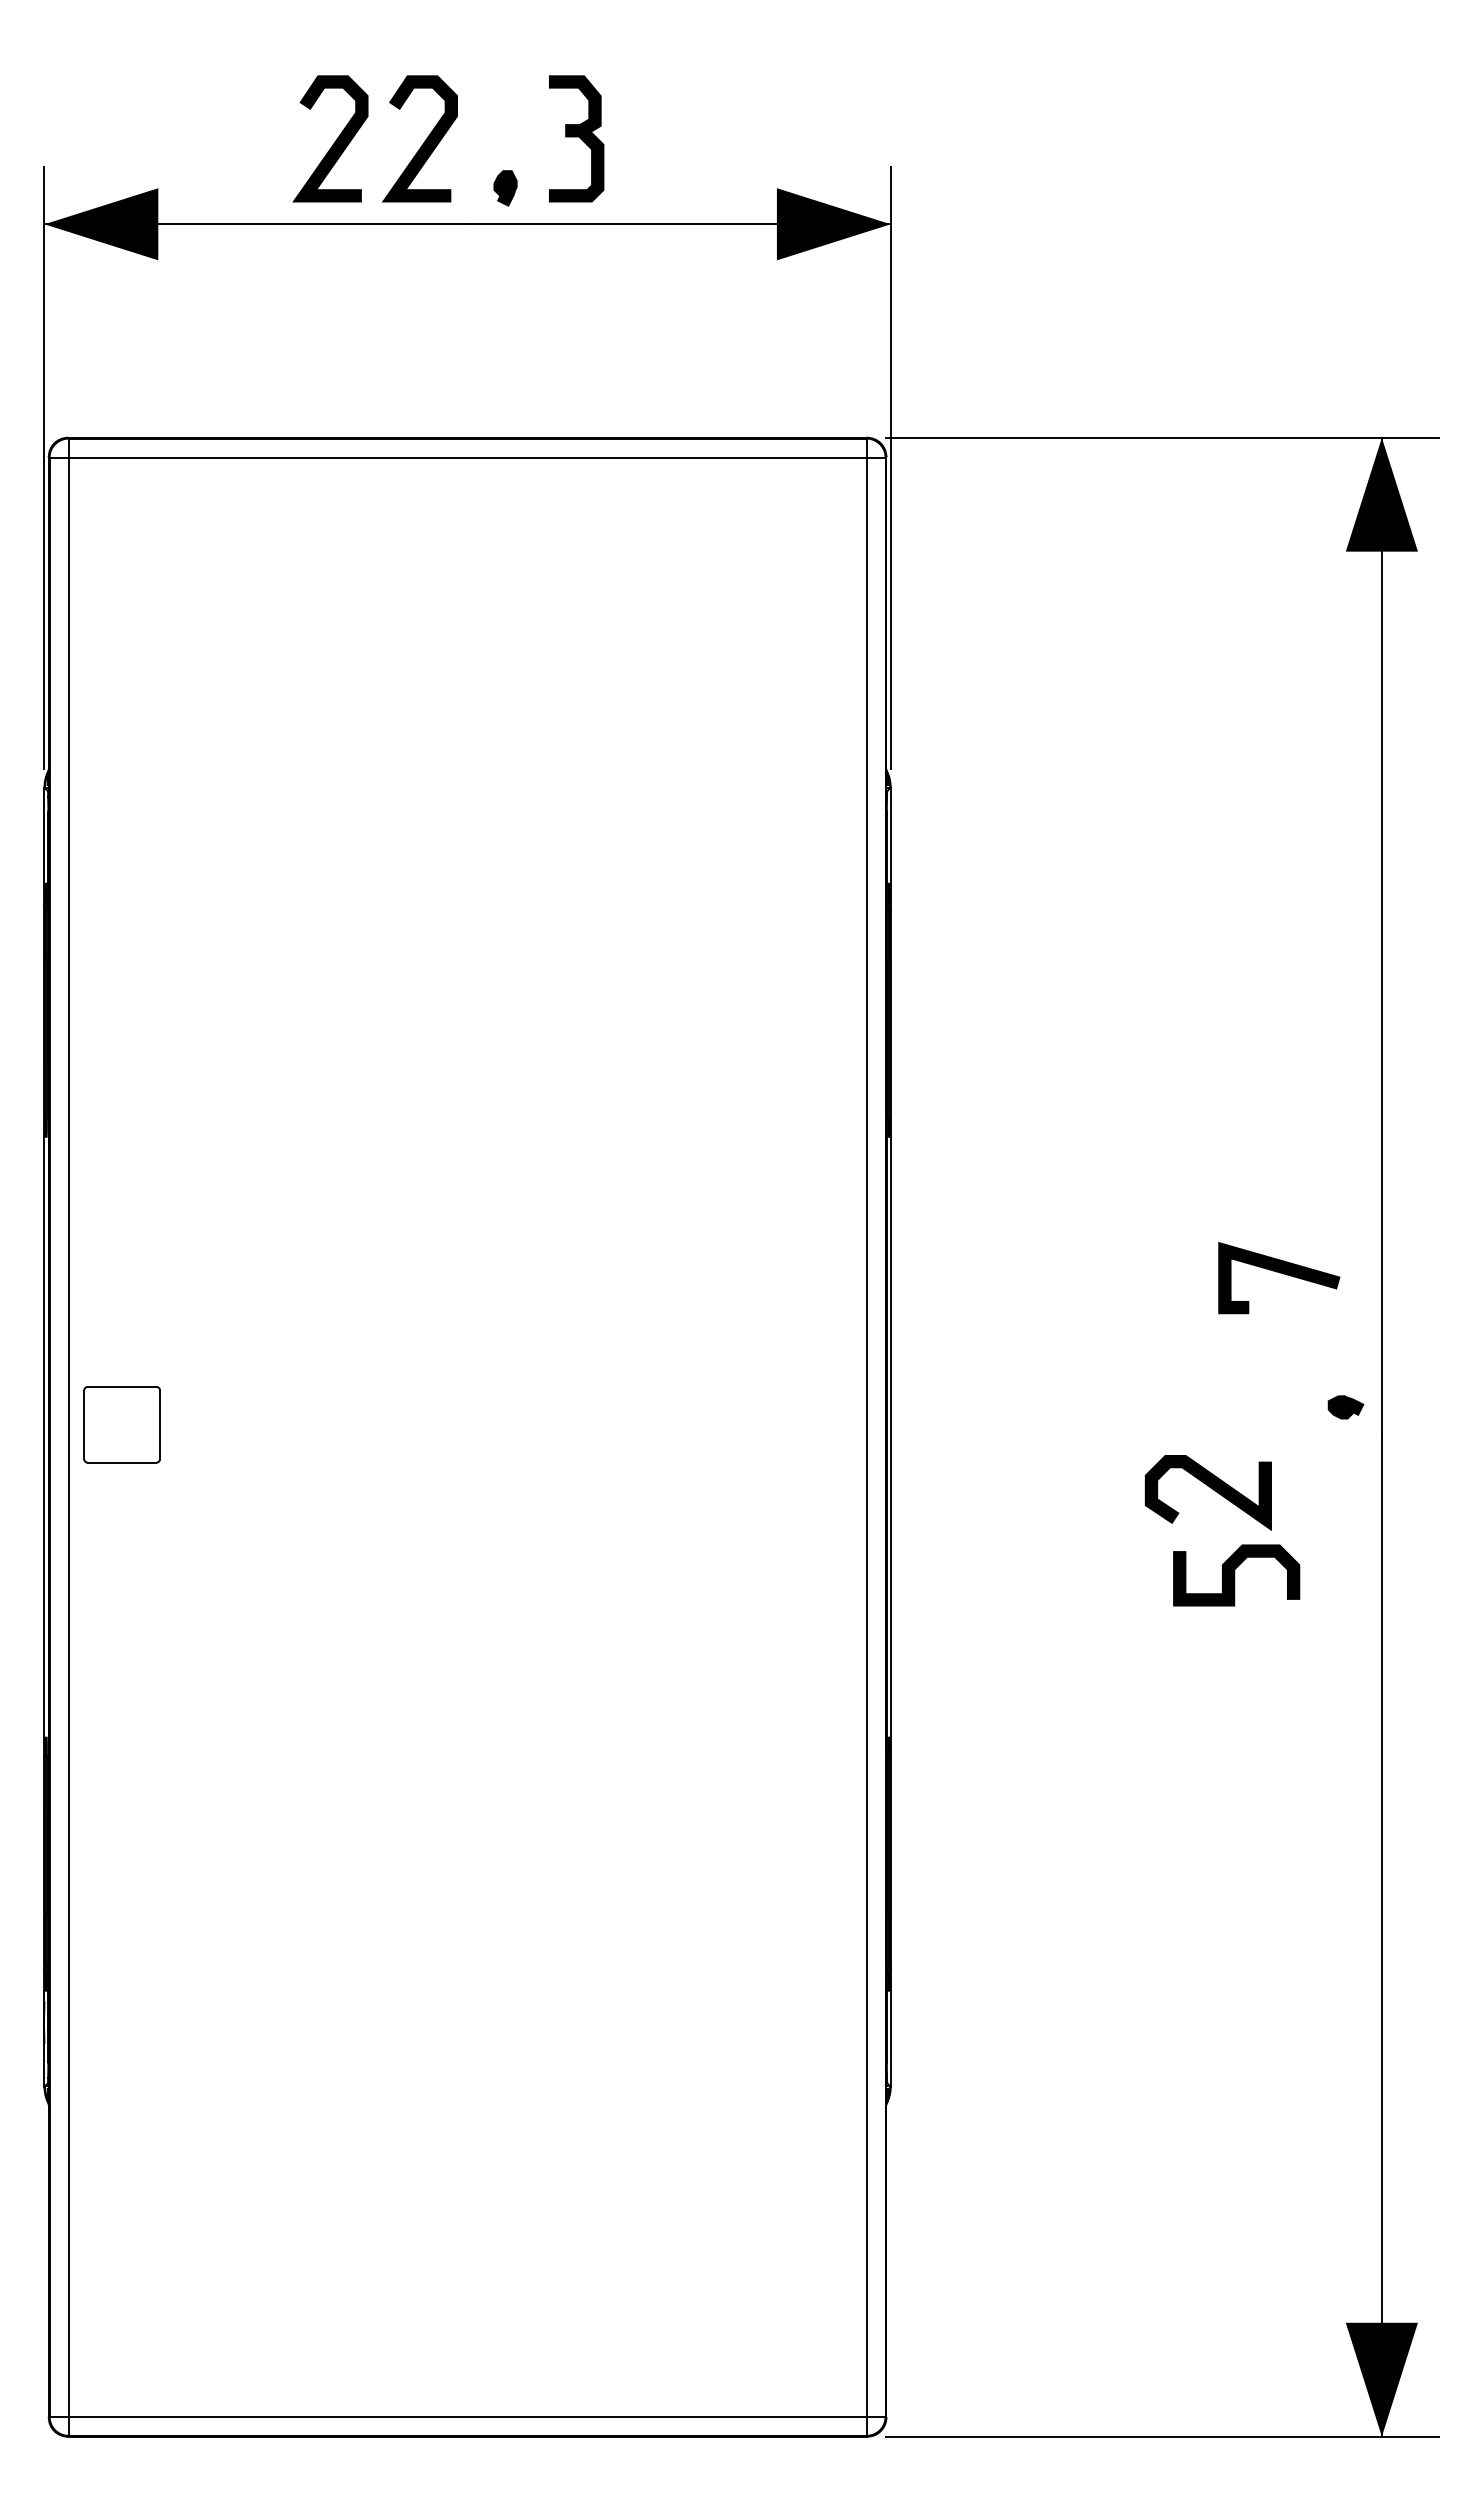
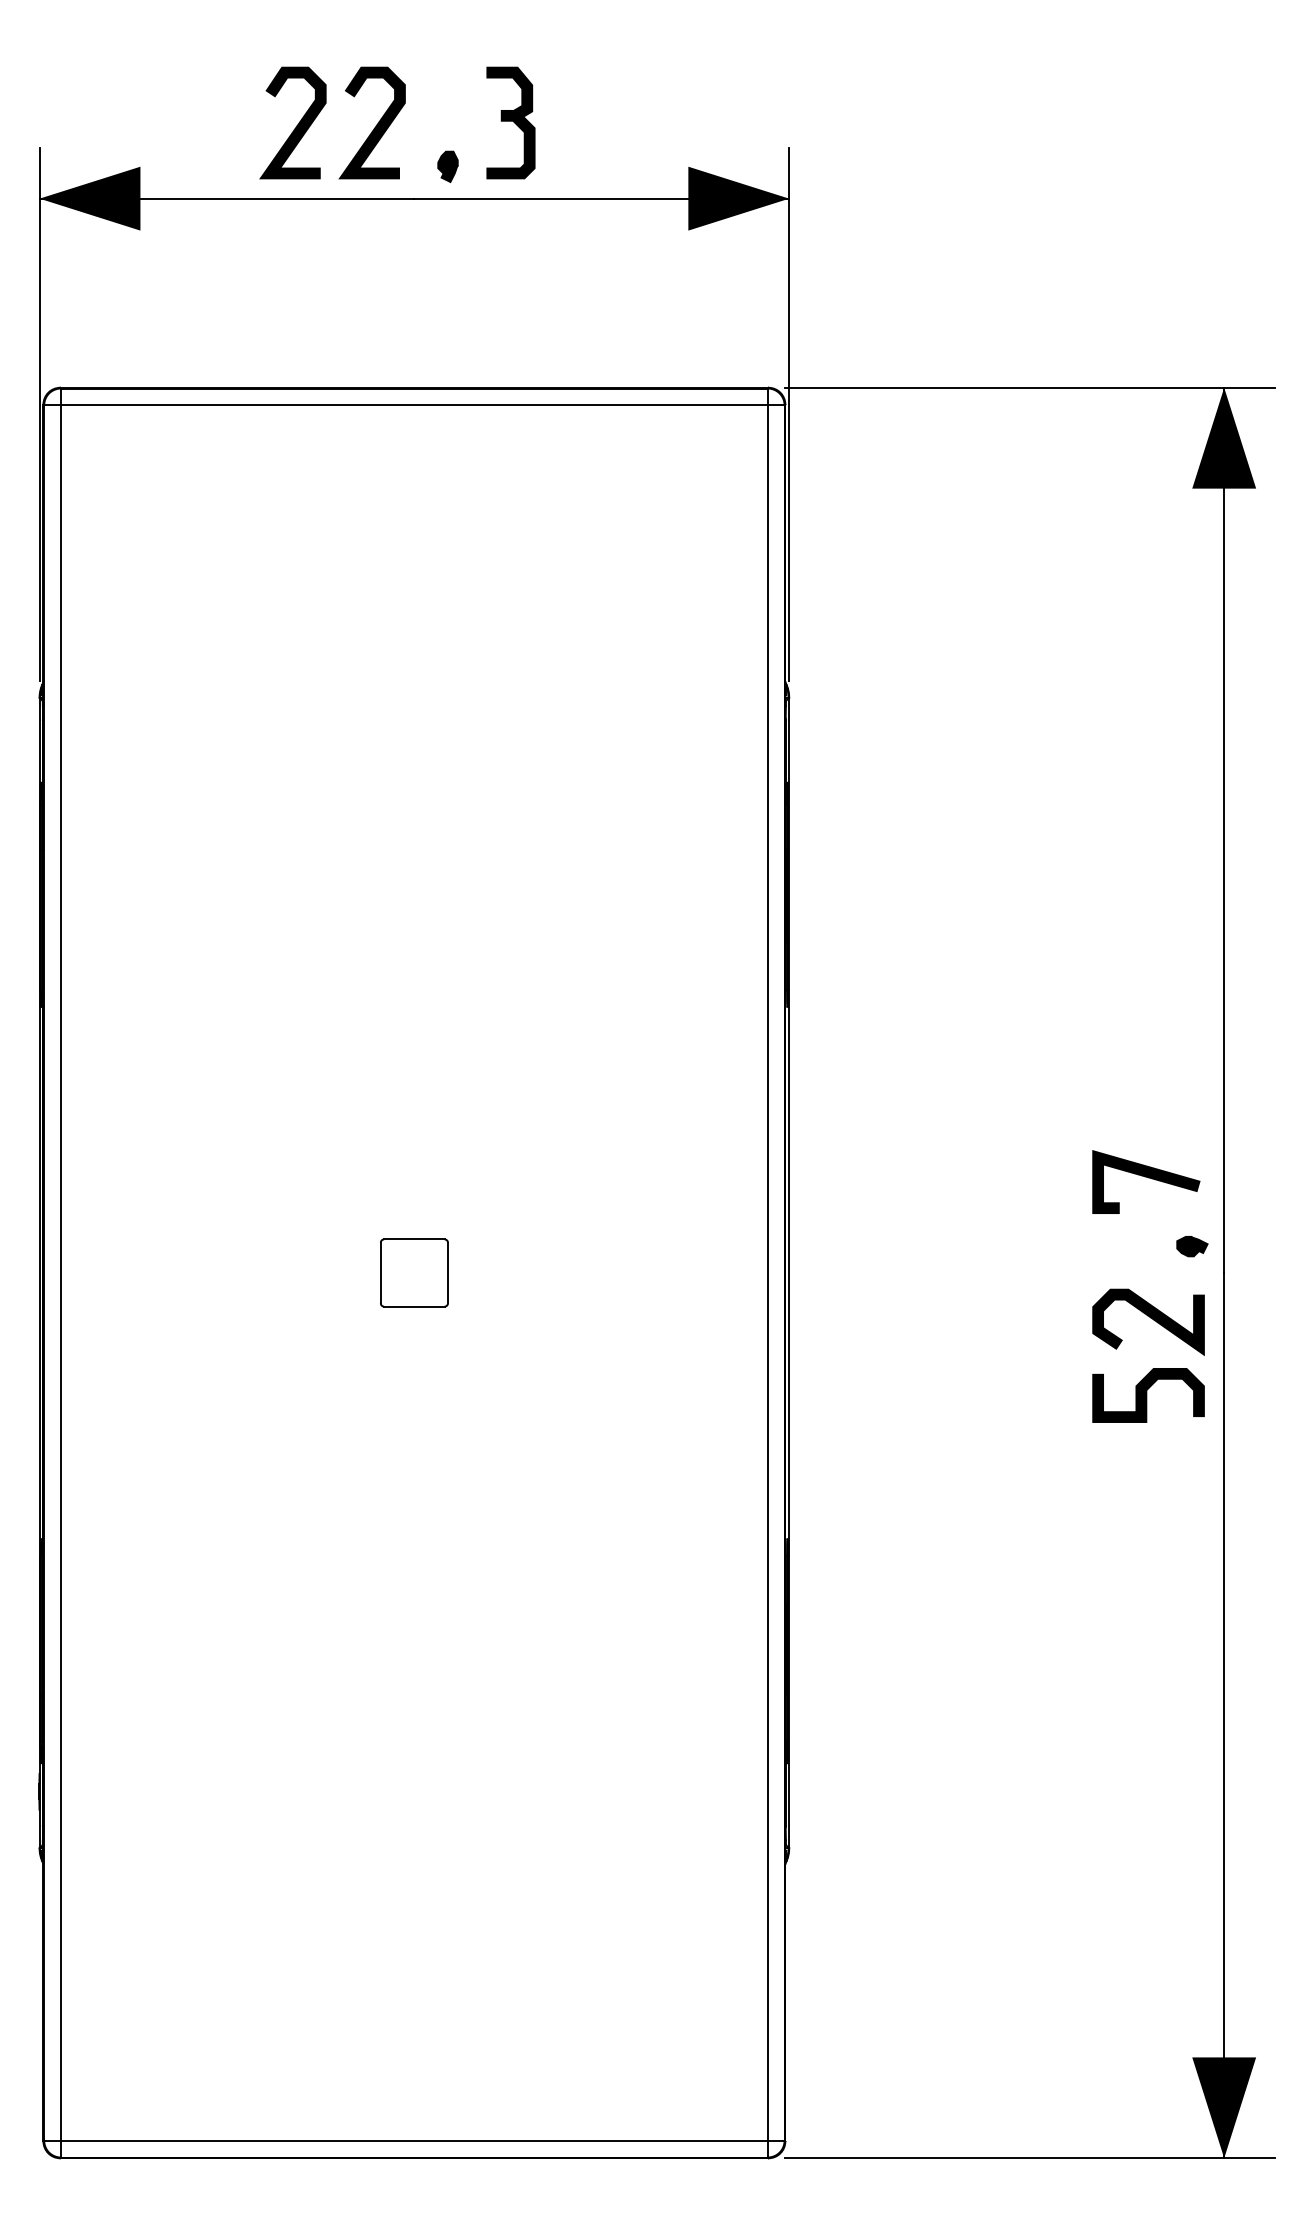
line: (1281, 1274) -> (1148, 1178), moved
part: (122, 1424) -> (414, 1272), moved
curve: (1210, 1488) -> (1150, 1318), moved
curve: (1235, 1575) -> (1147, 1395), moved

